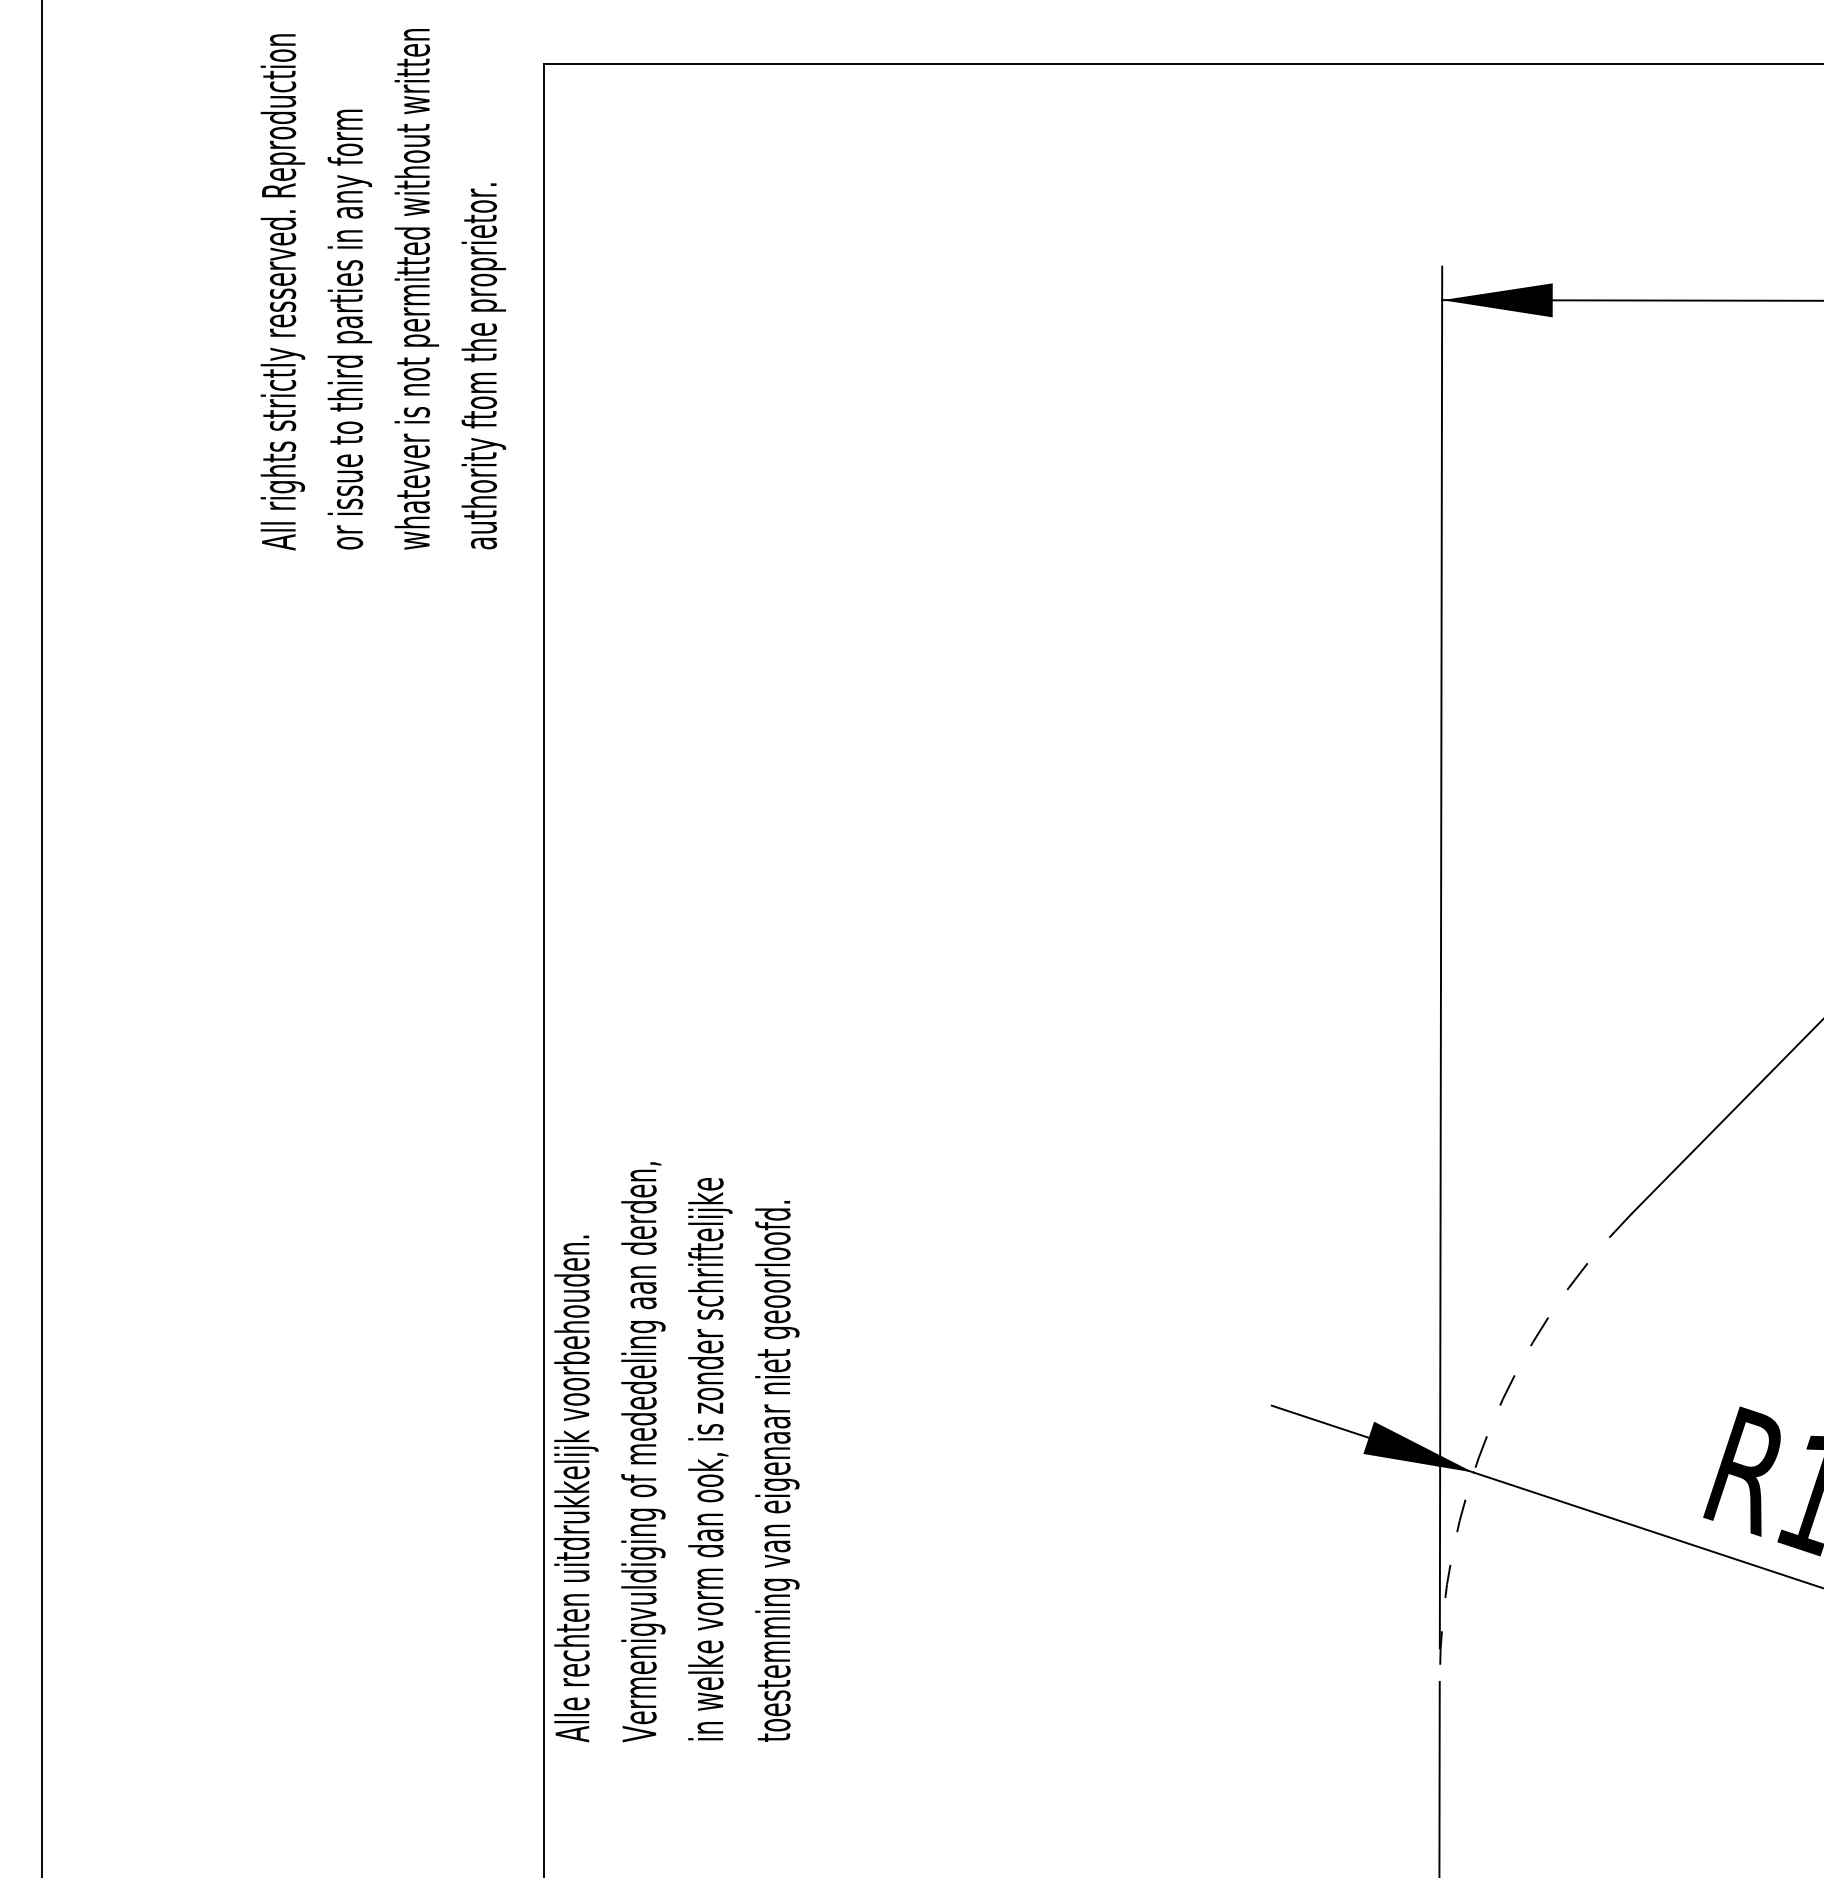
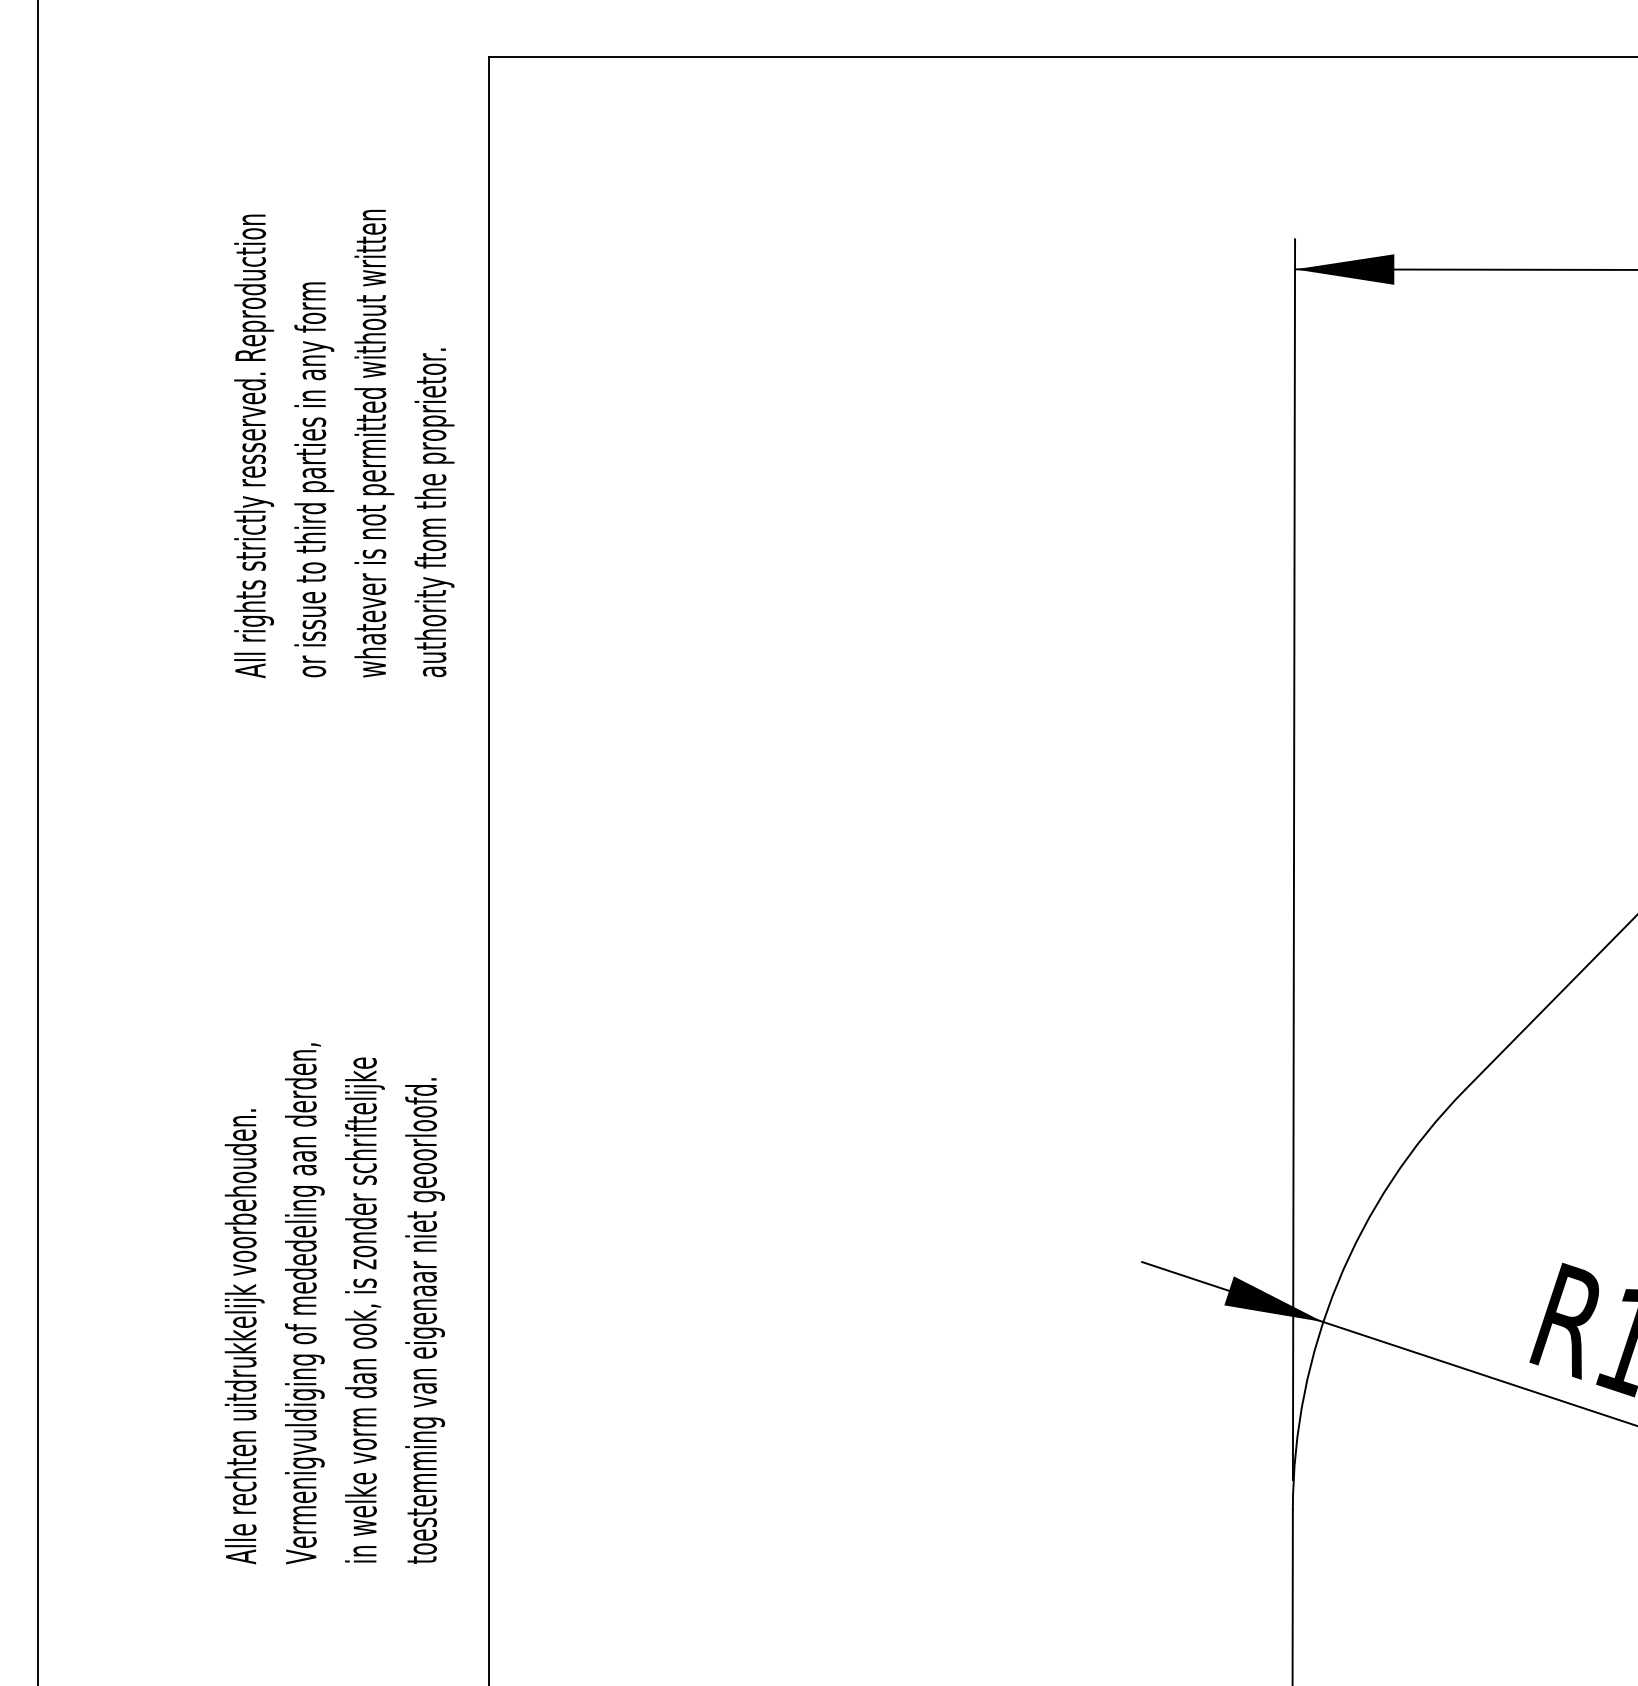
text: (383, 290) -> (344, 444), moved
arc: (1489, 1428) -> (1337, 1282), dashed -> solid
text: (676, 1451) -> (334, 1303), moved

